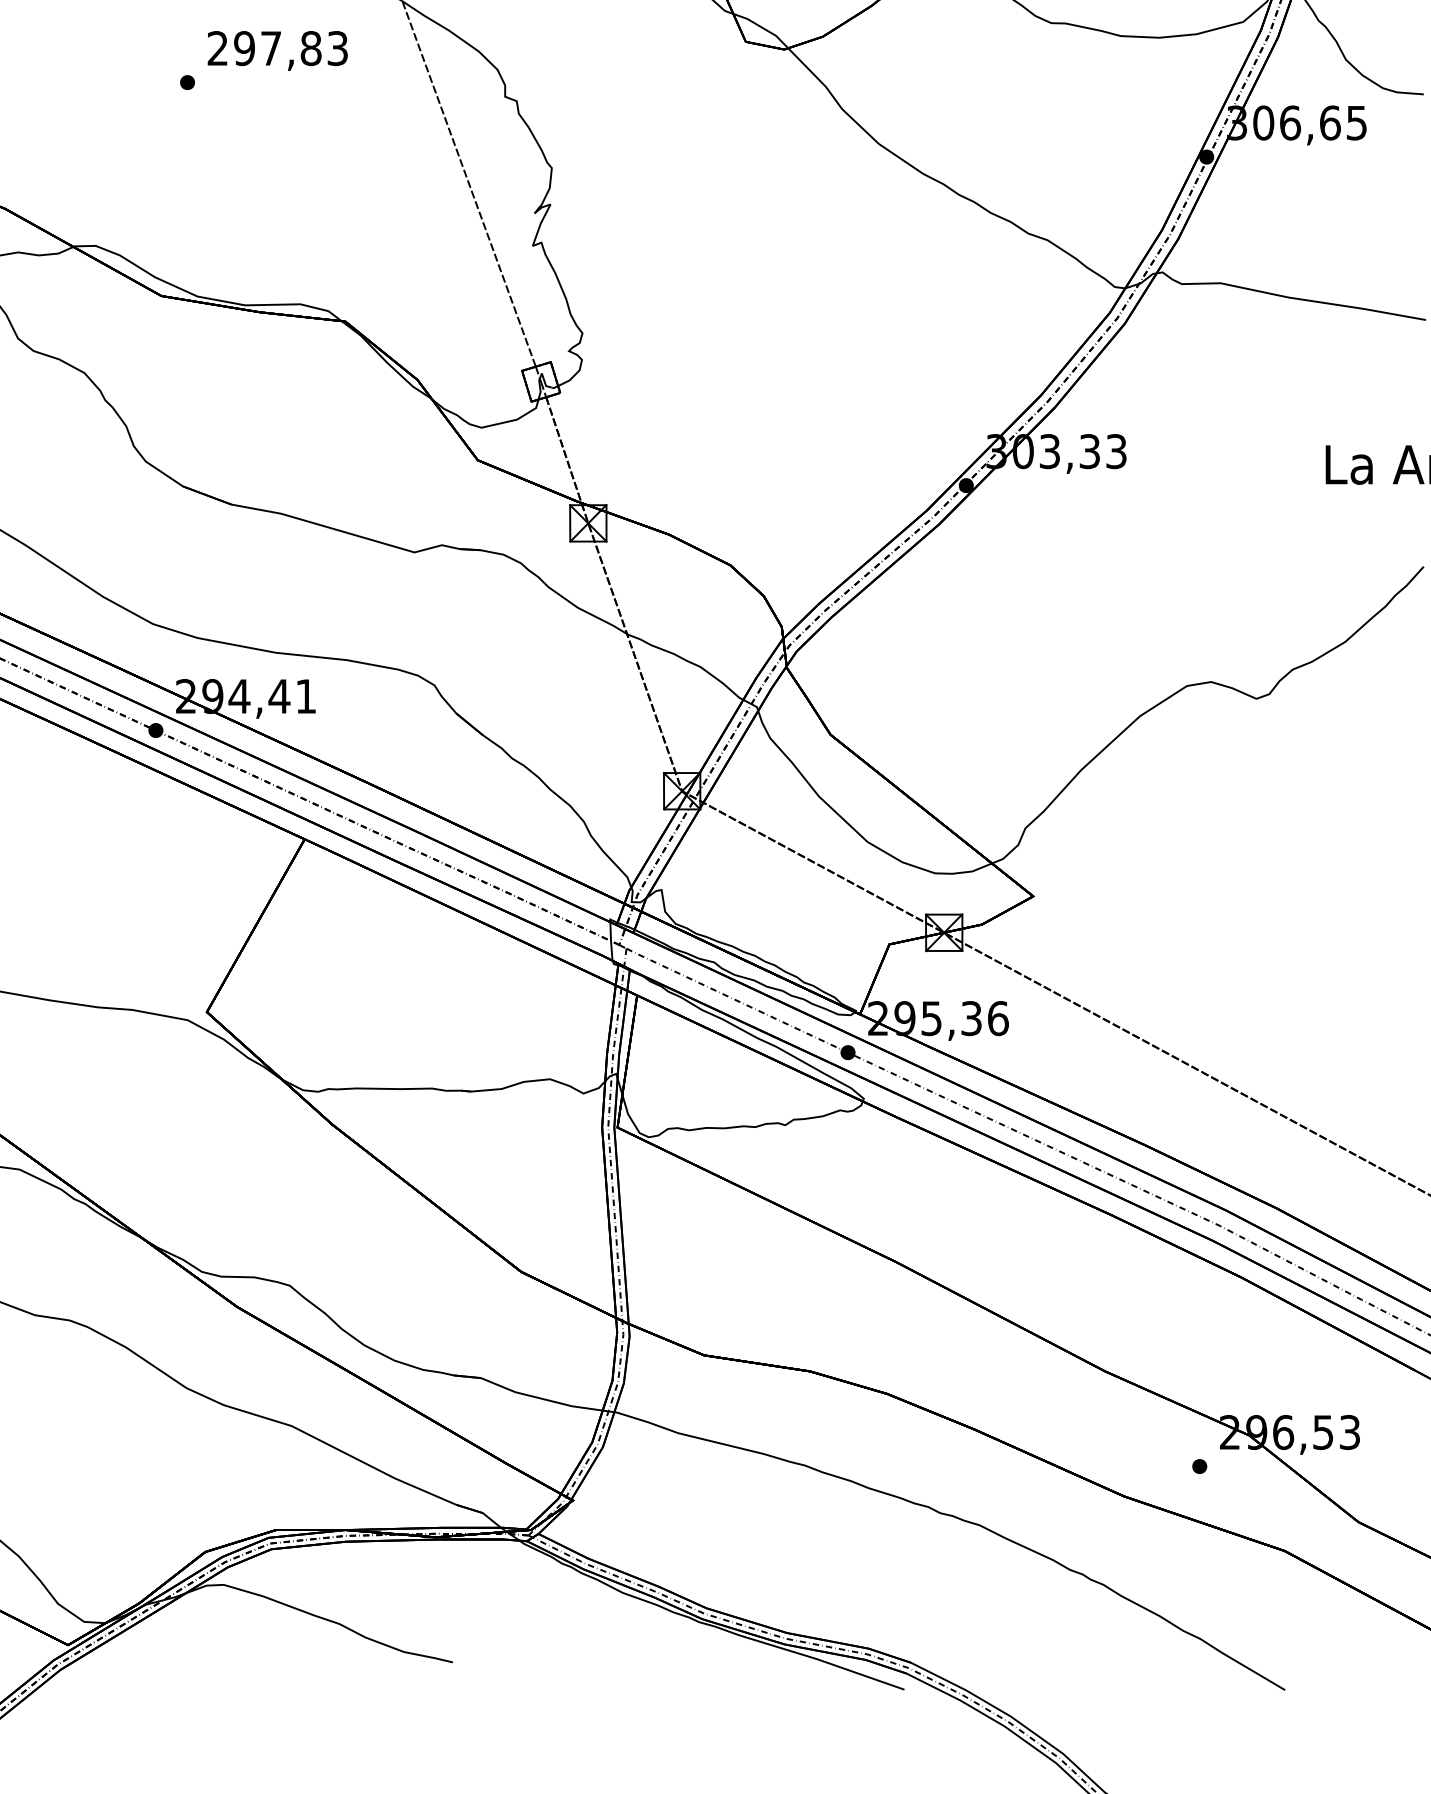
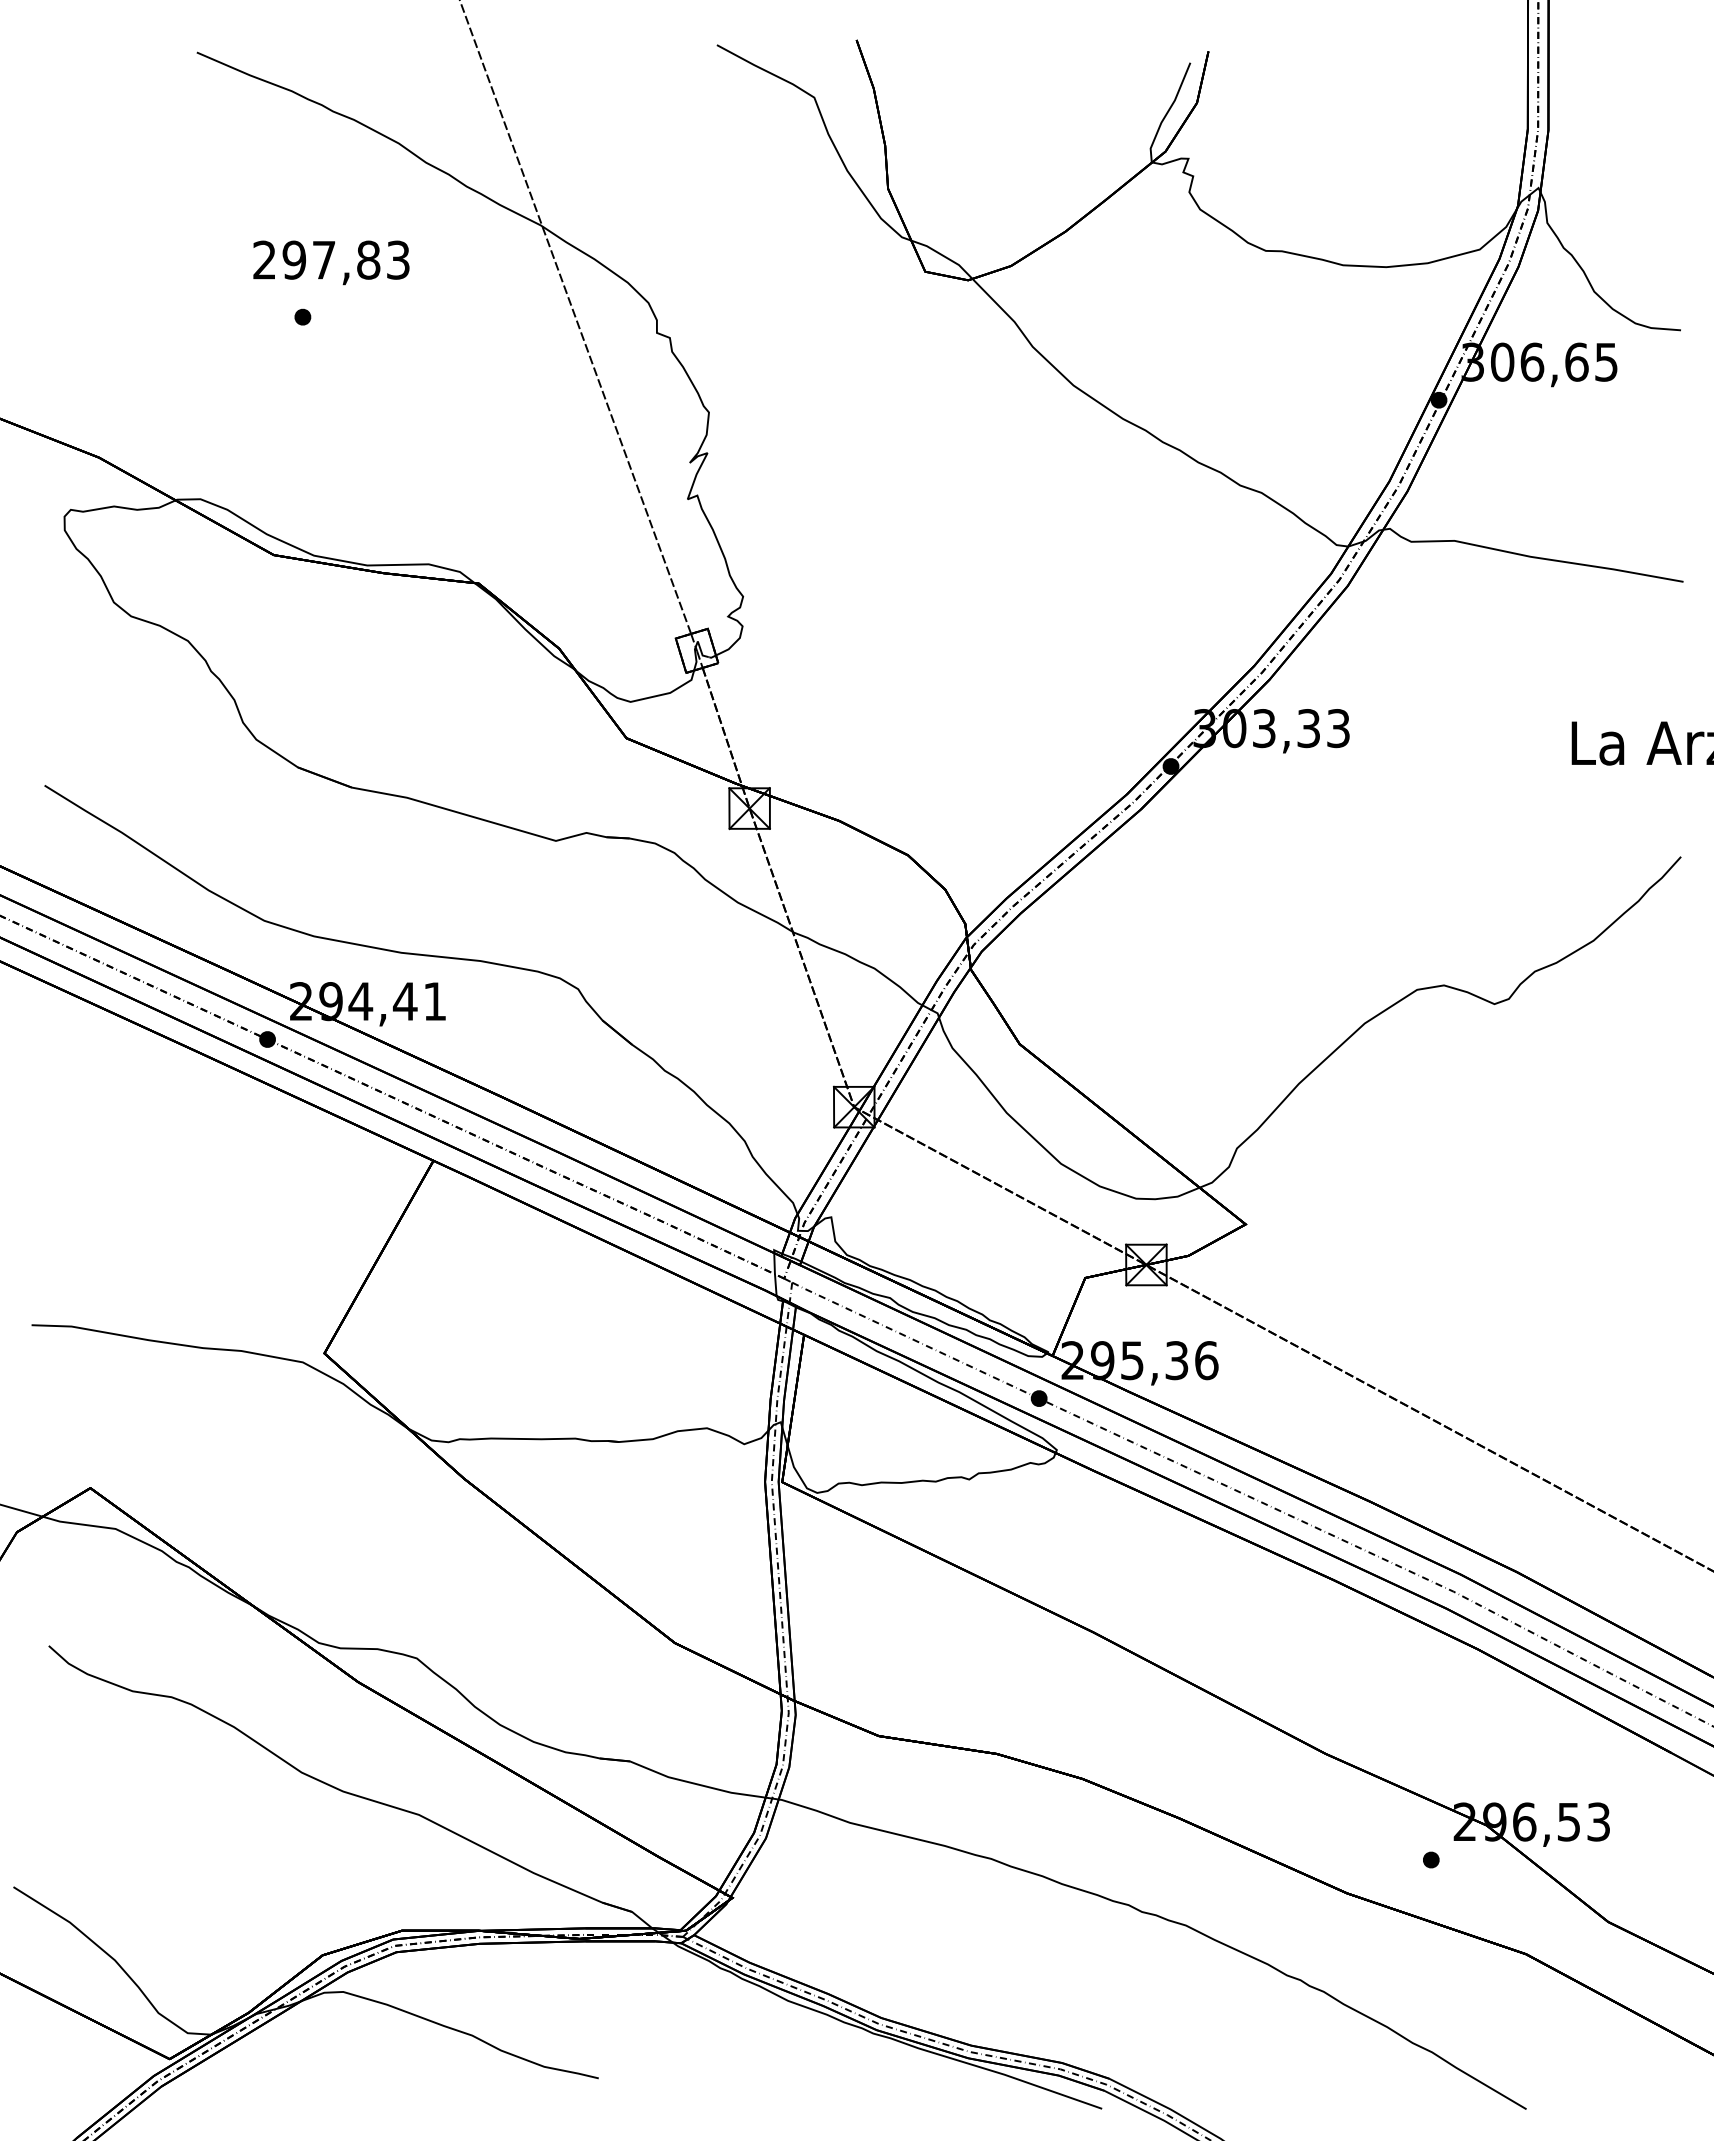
text: (277, 50) -> (331, 262), moved

